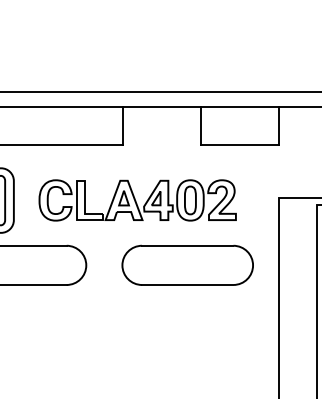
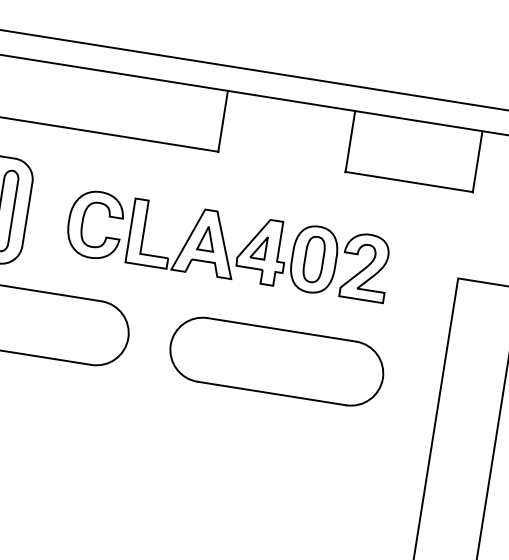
part: (187, 264) -> (276, 360), moved

